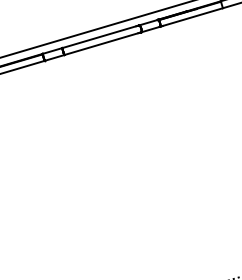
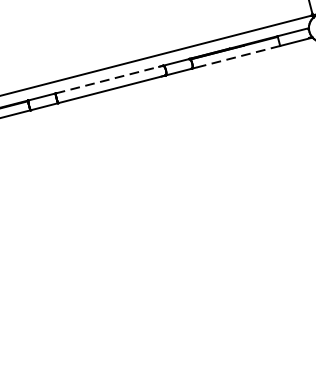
line: (191, 17) -> (236, 57), solid -> dashed
line: (100, 36) -> (109, 79), solid -> dashed

